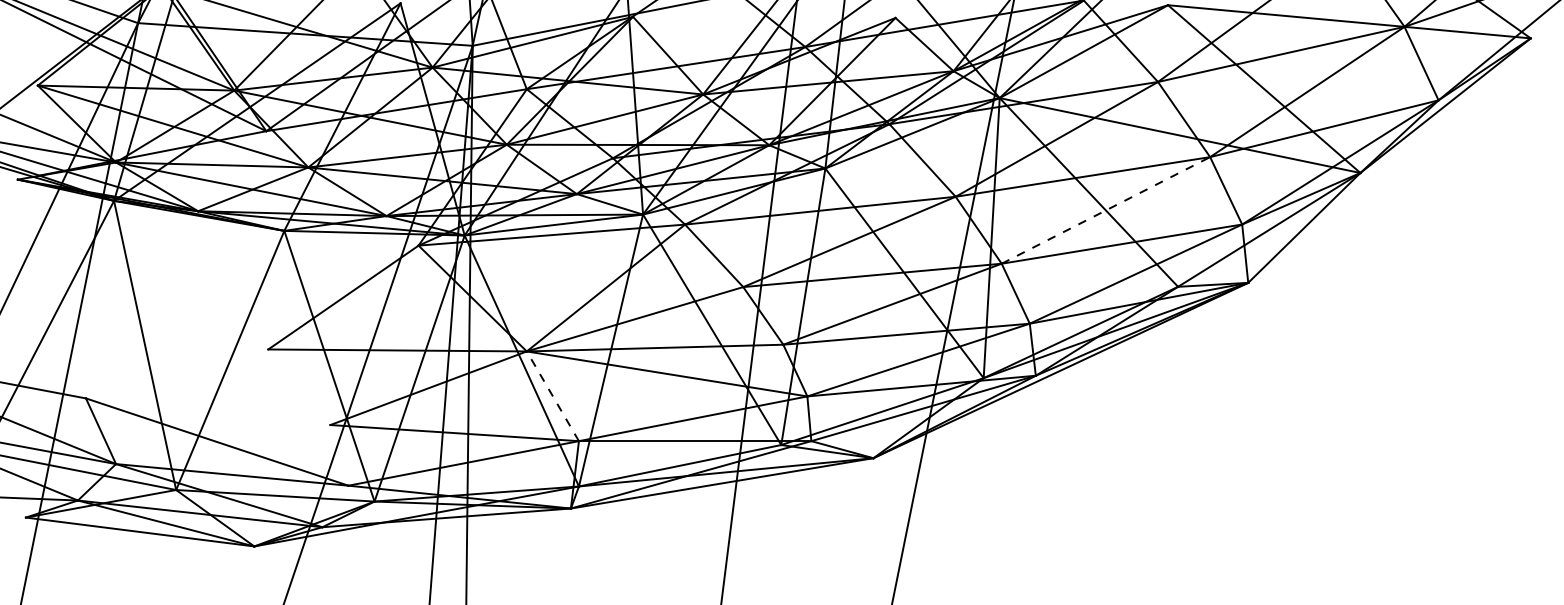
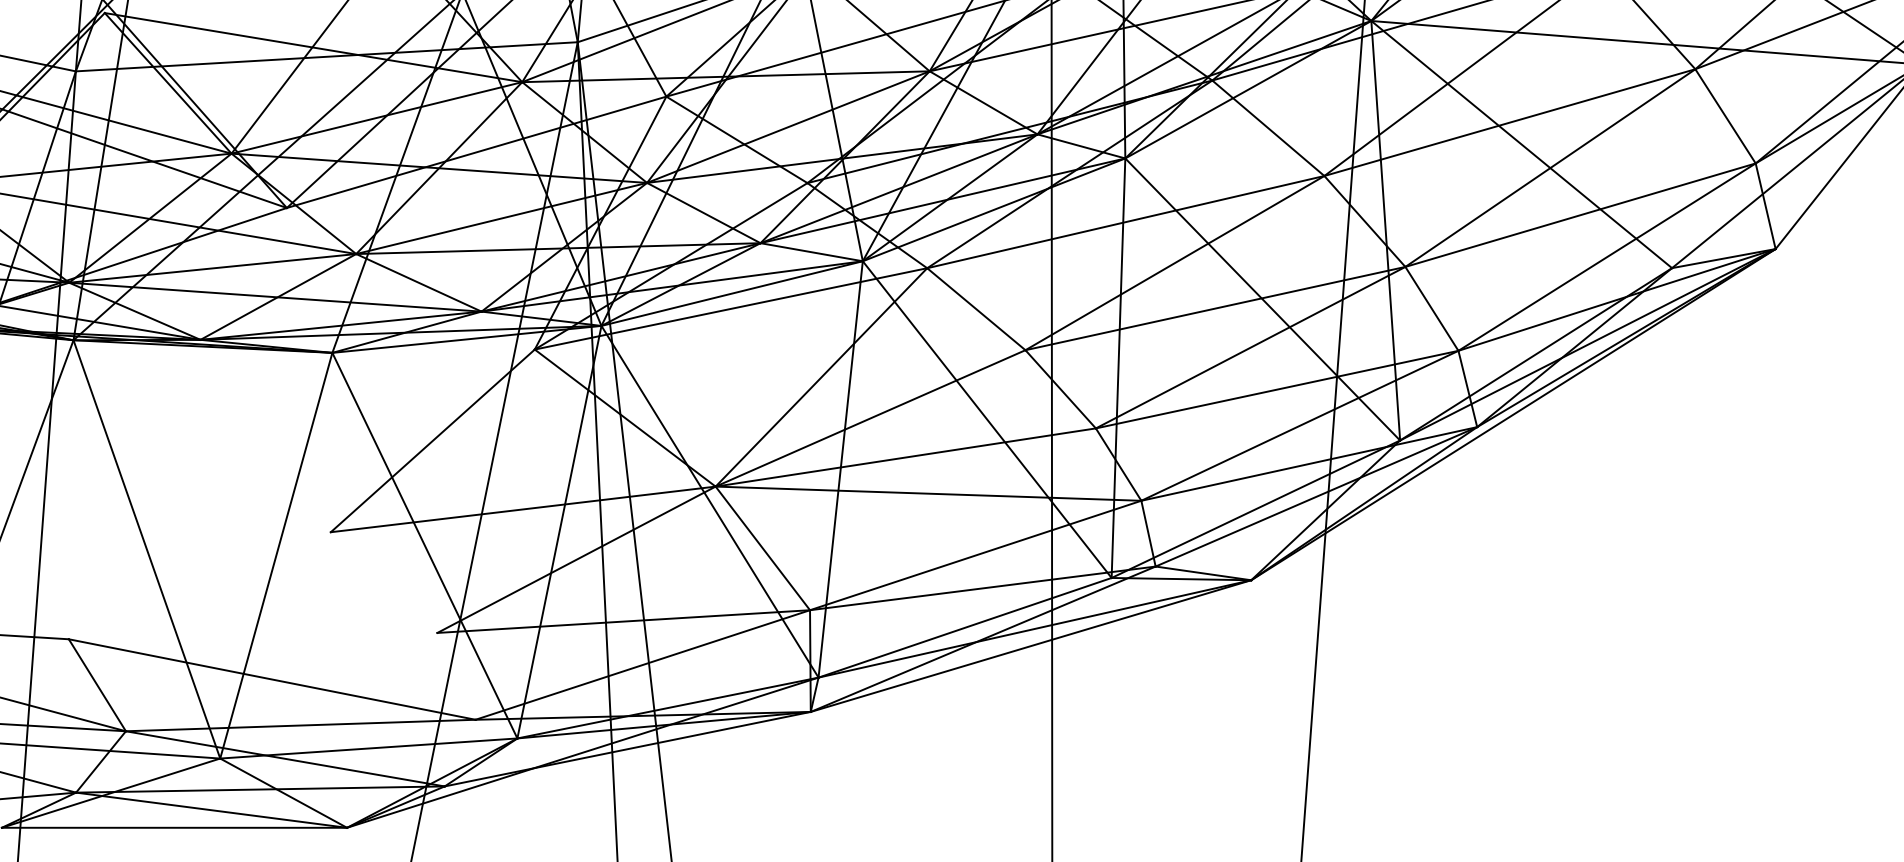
line: (1106, 210) -> (1551, 168), dashed -> solid
line: (552, 396) -> (762, 548), dashed -> solid

